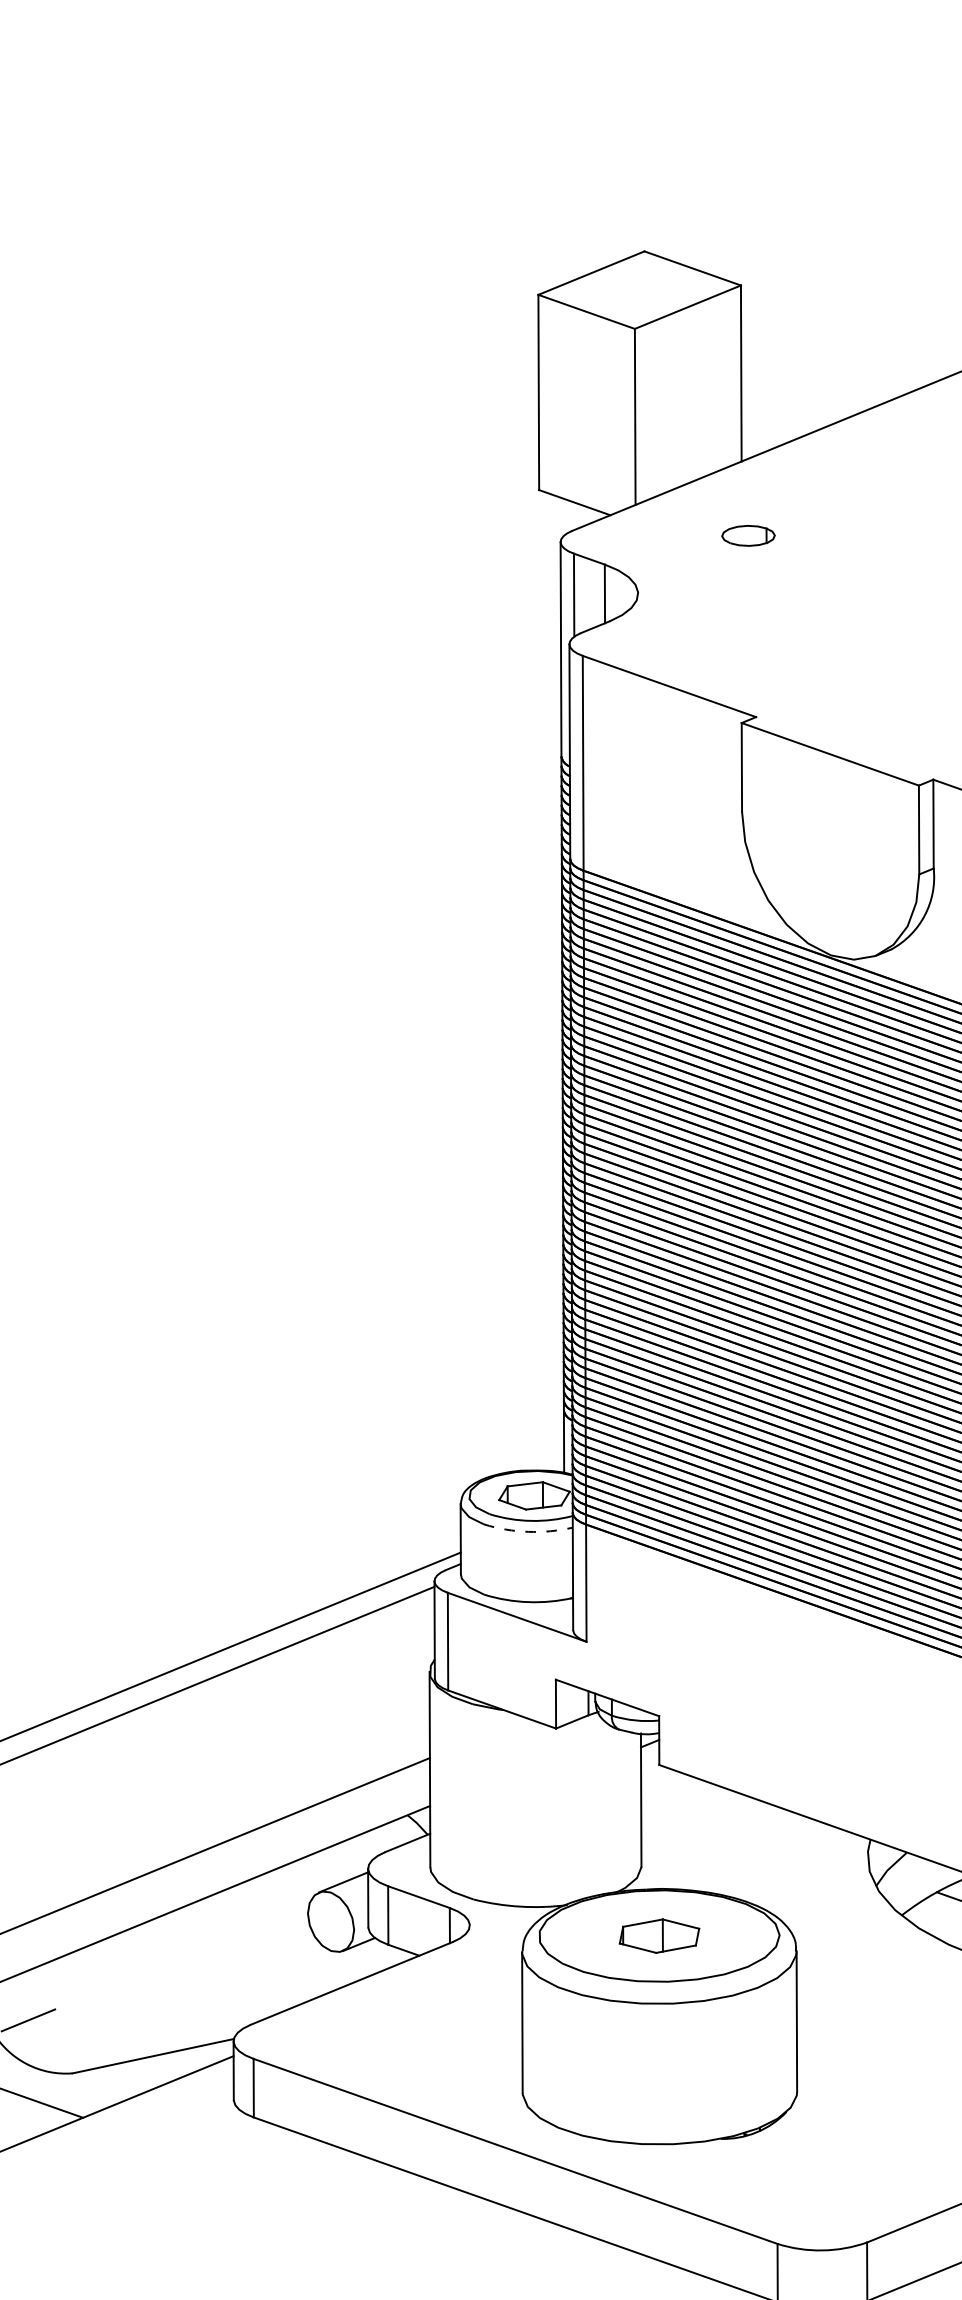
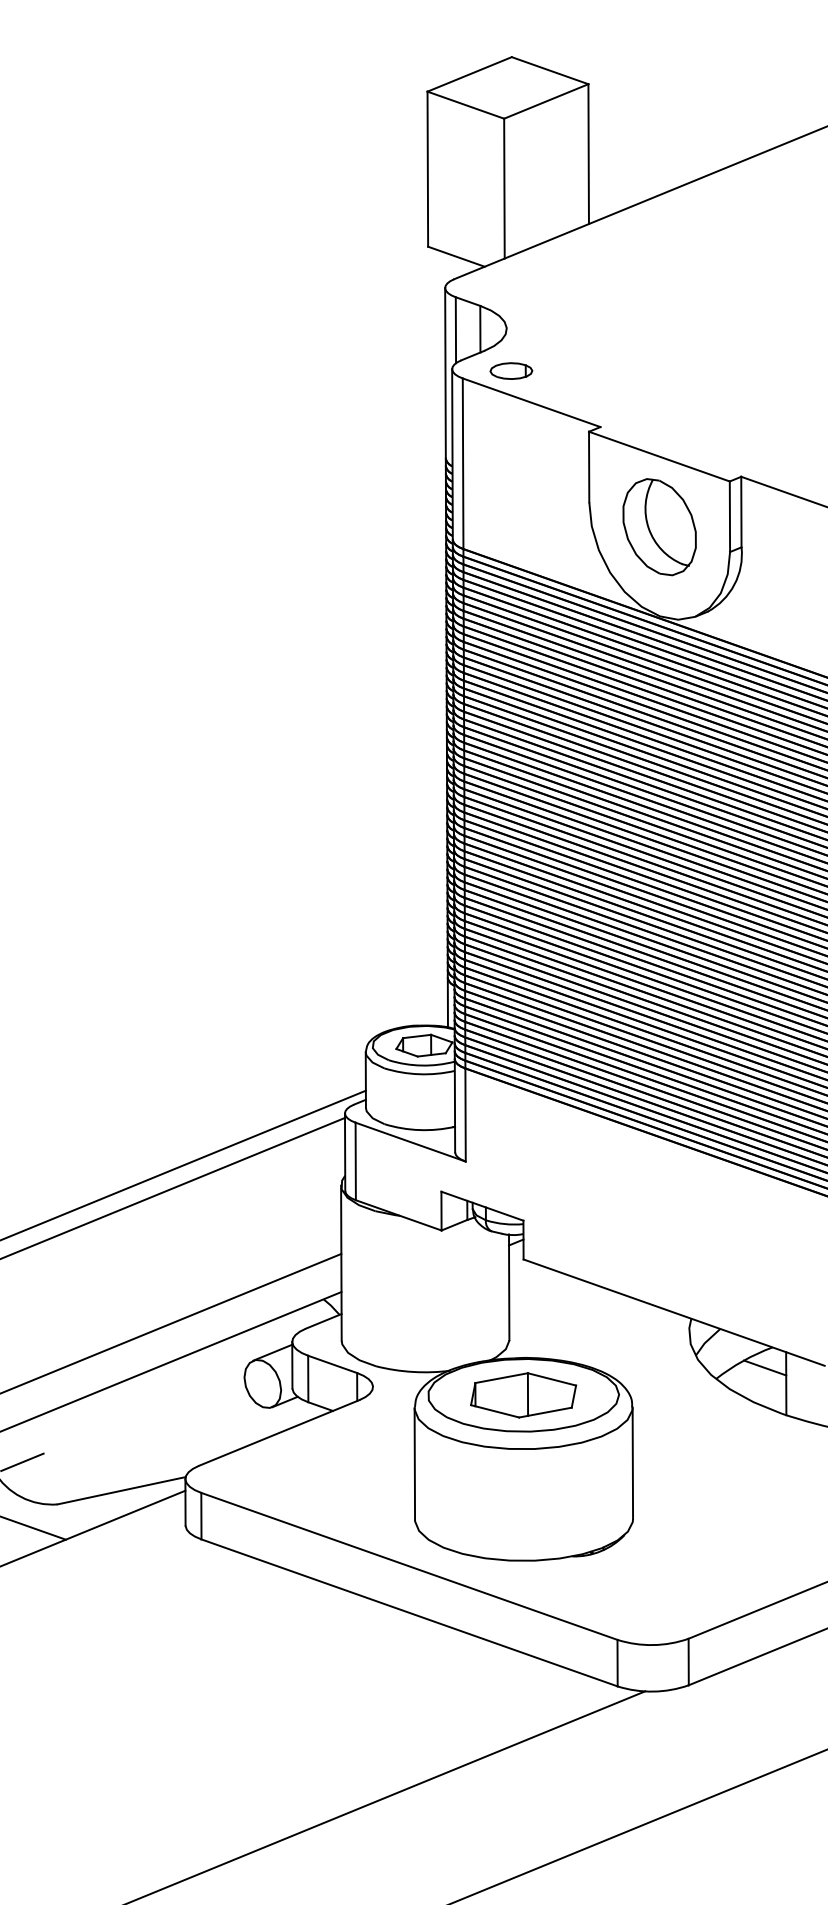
part: (748, 535) -> (511, 370), moved
part: (830, 843) -> (659, 527), added
arc: (528, 1532) -> (419, 1074), dashed -> solid
part: (659, 1936) -> (523, 1395), size x1.67

